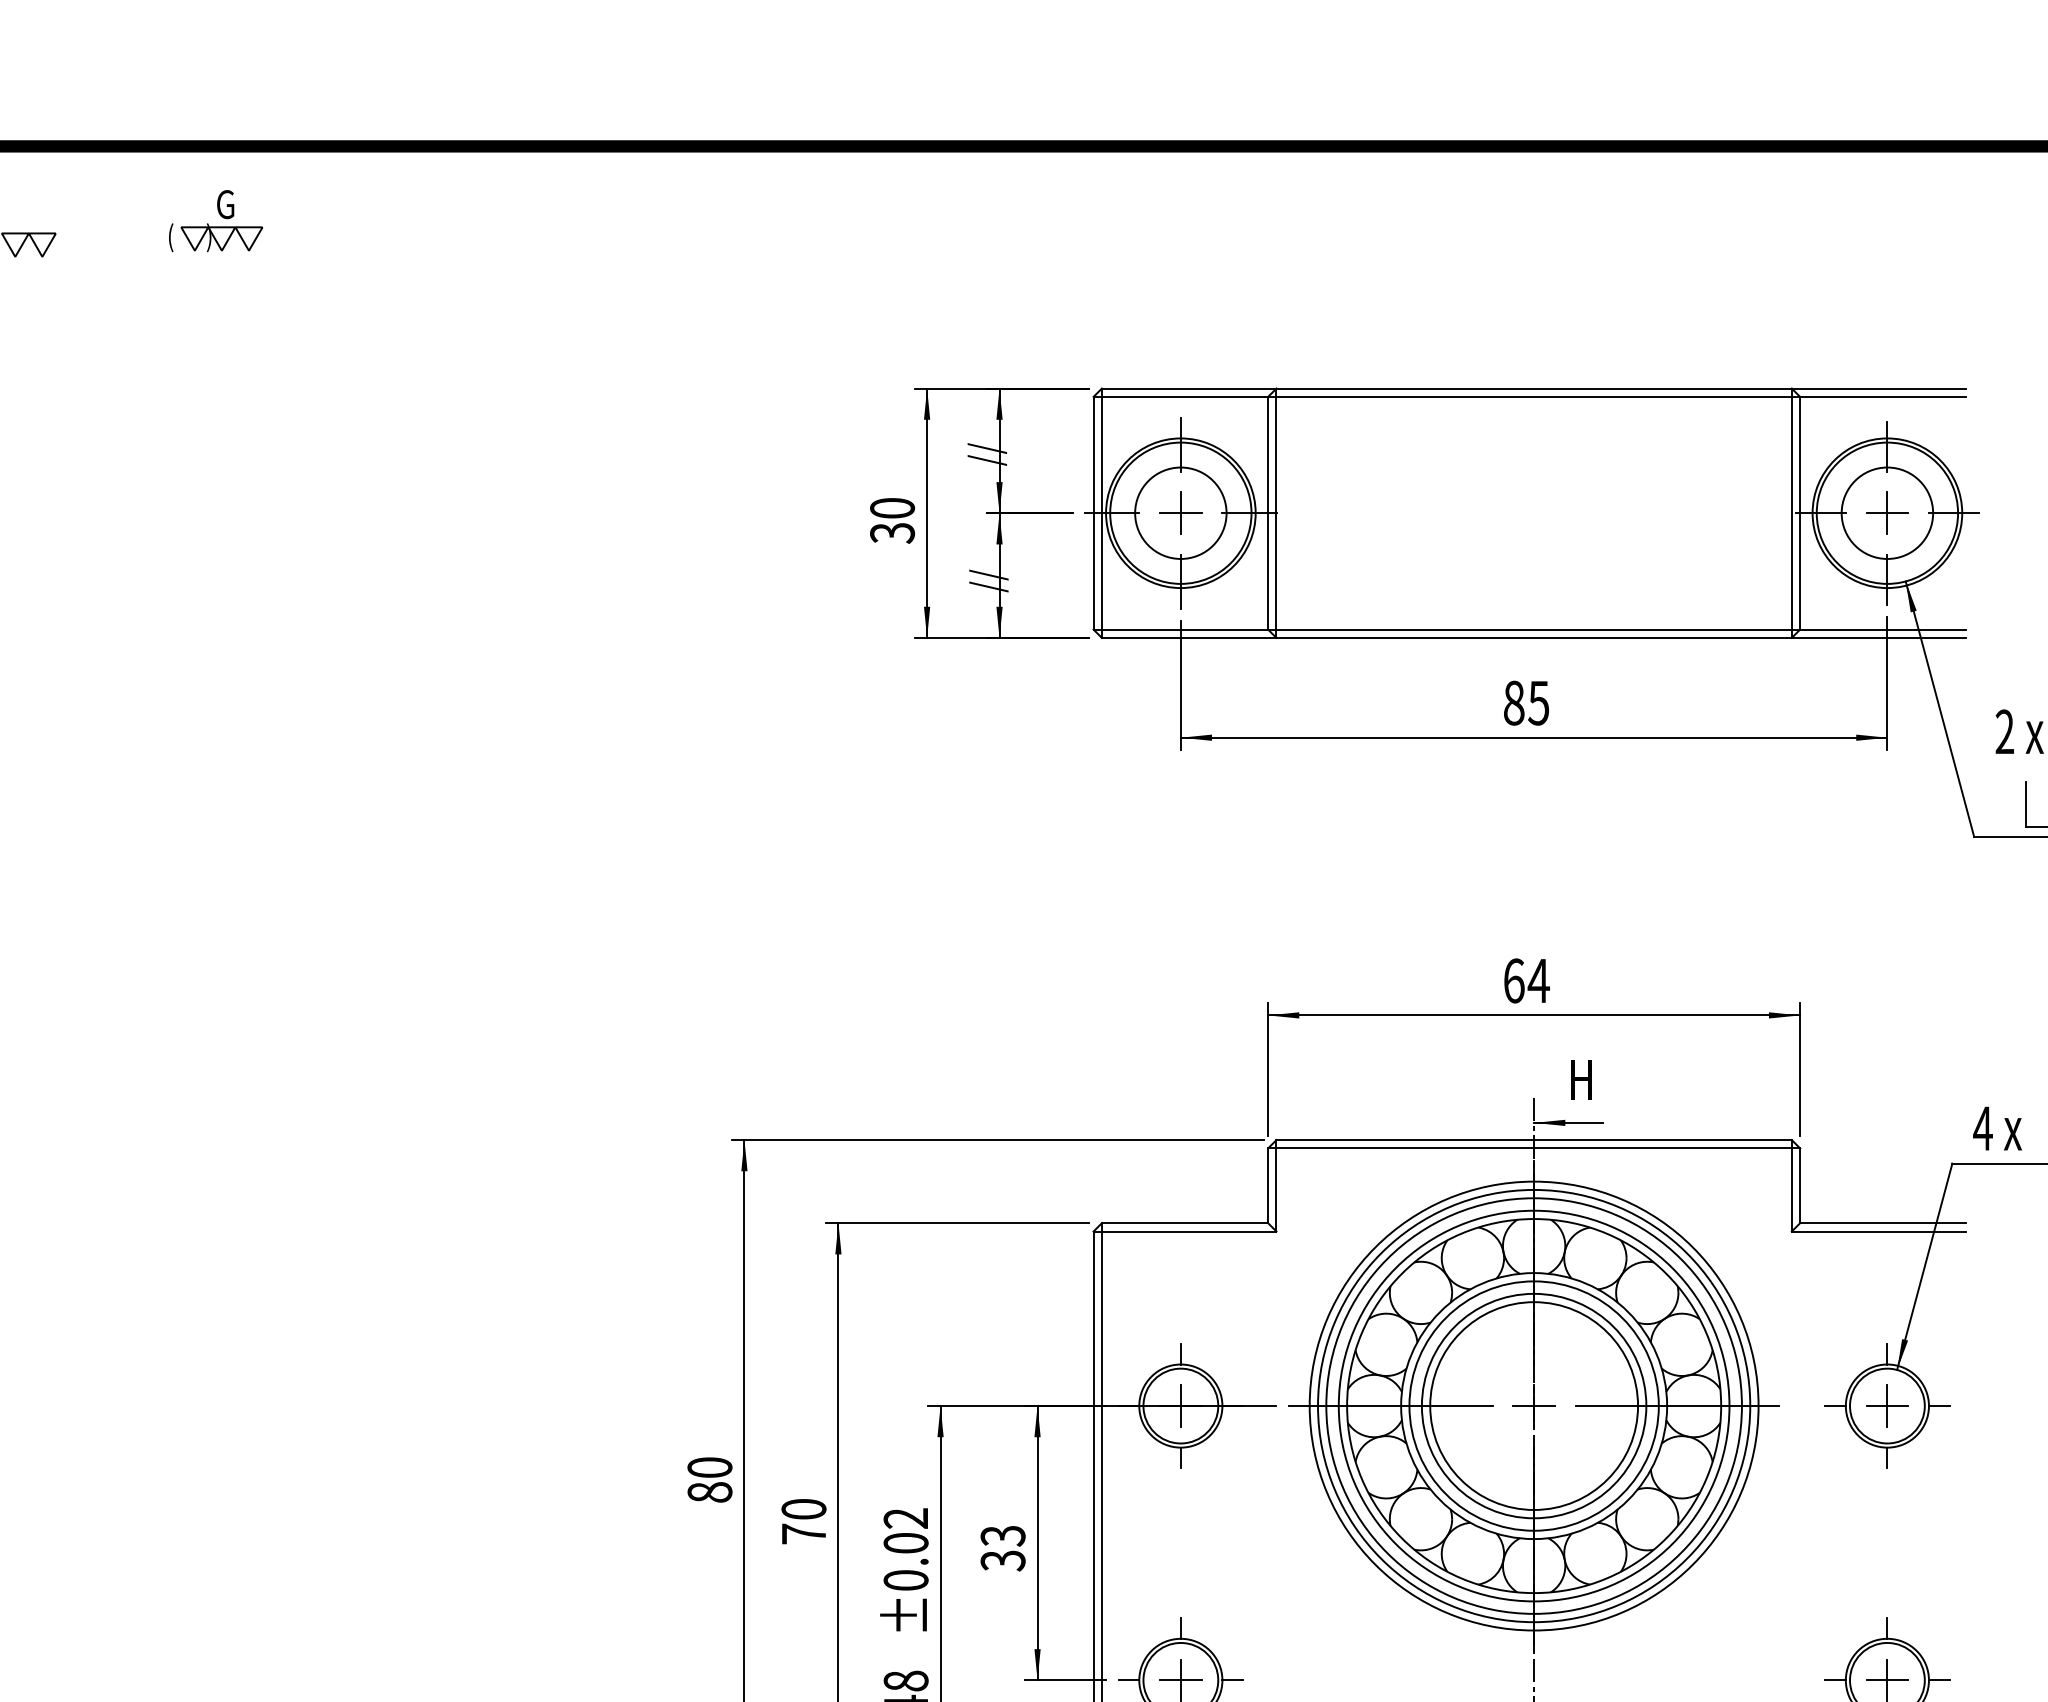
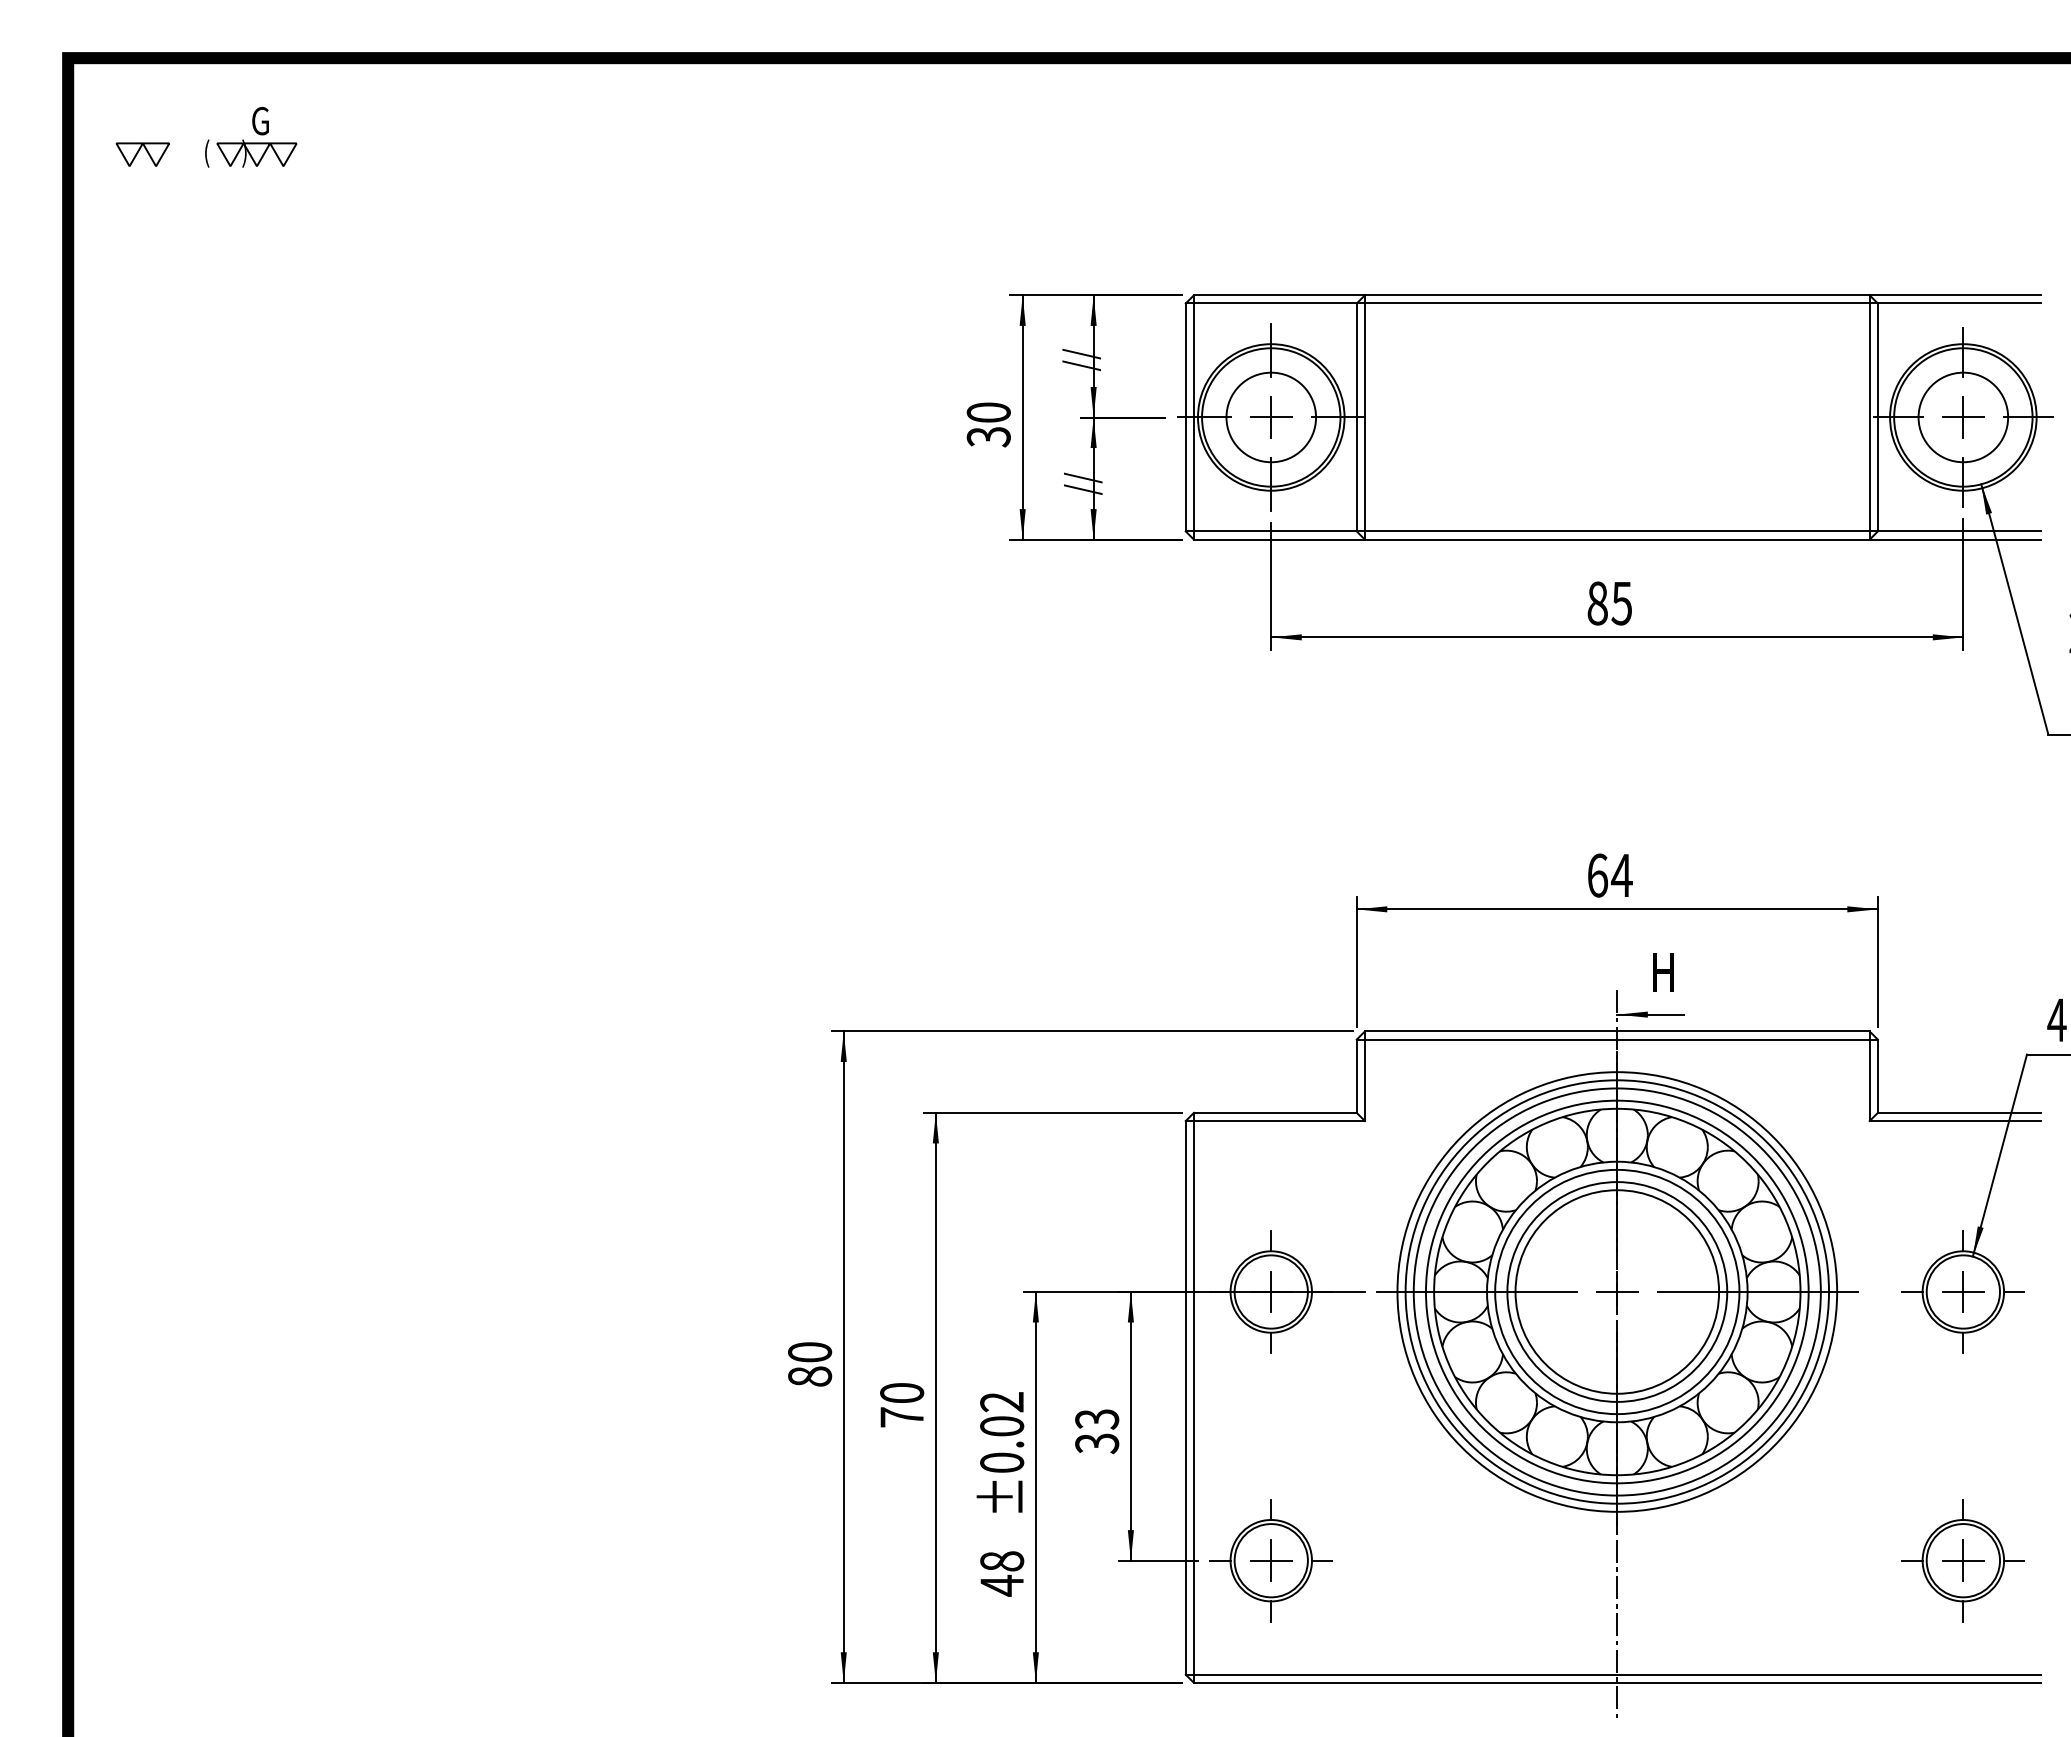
part: (216, 220) -> (251, 136), moved

